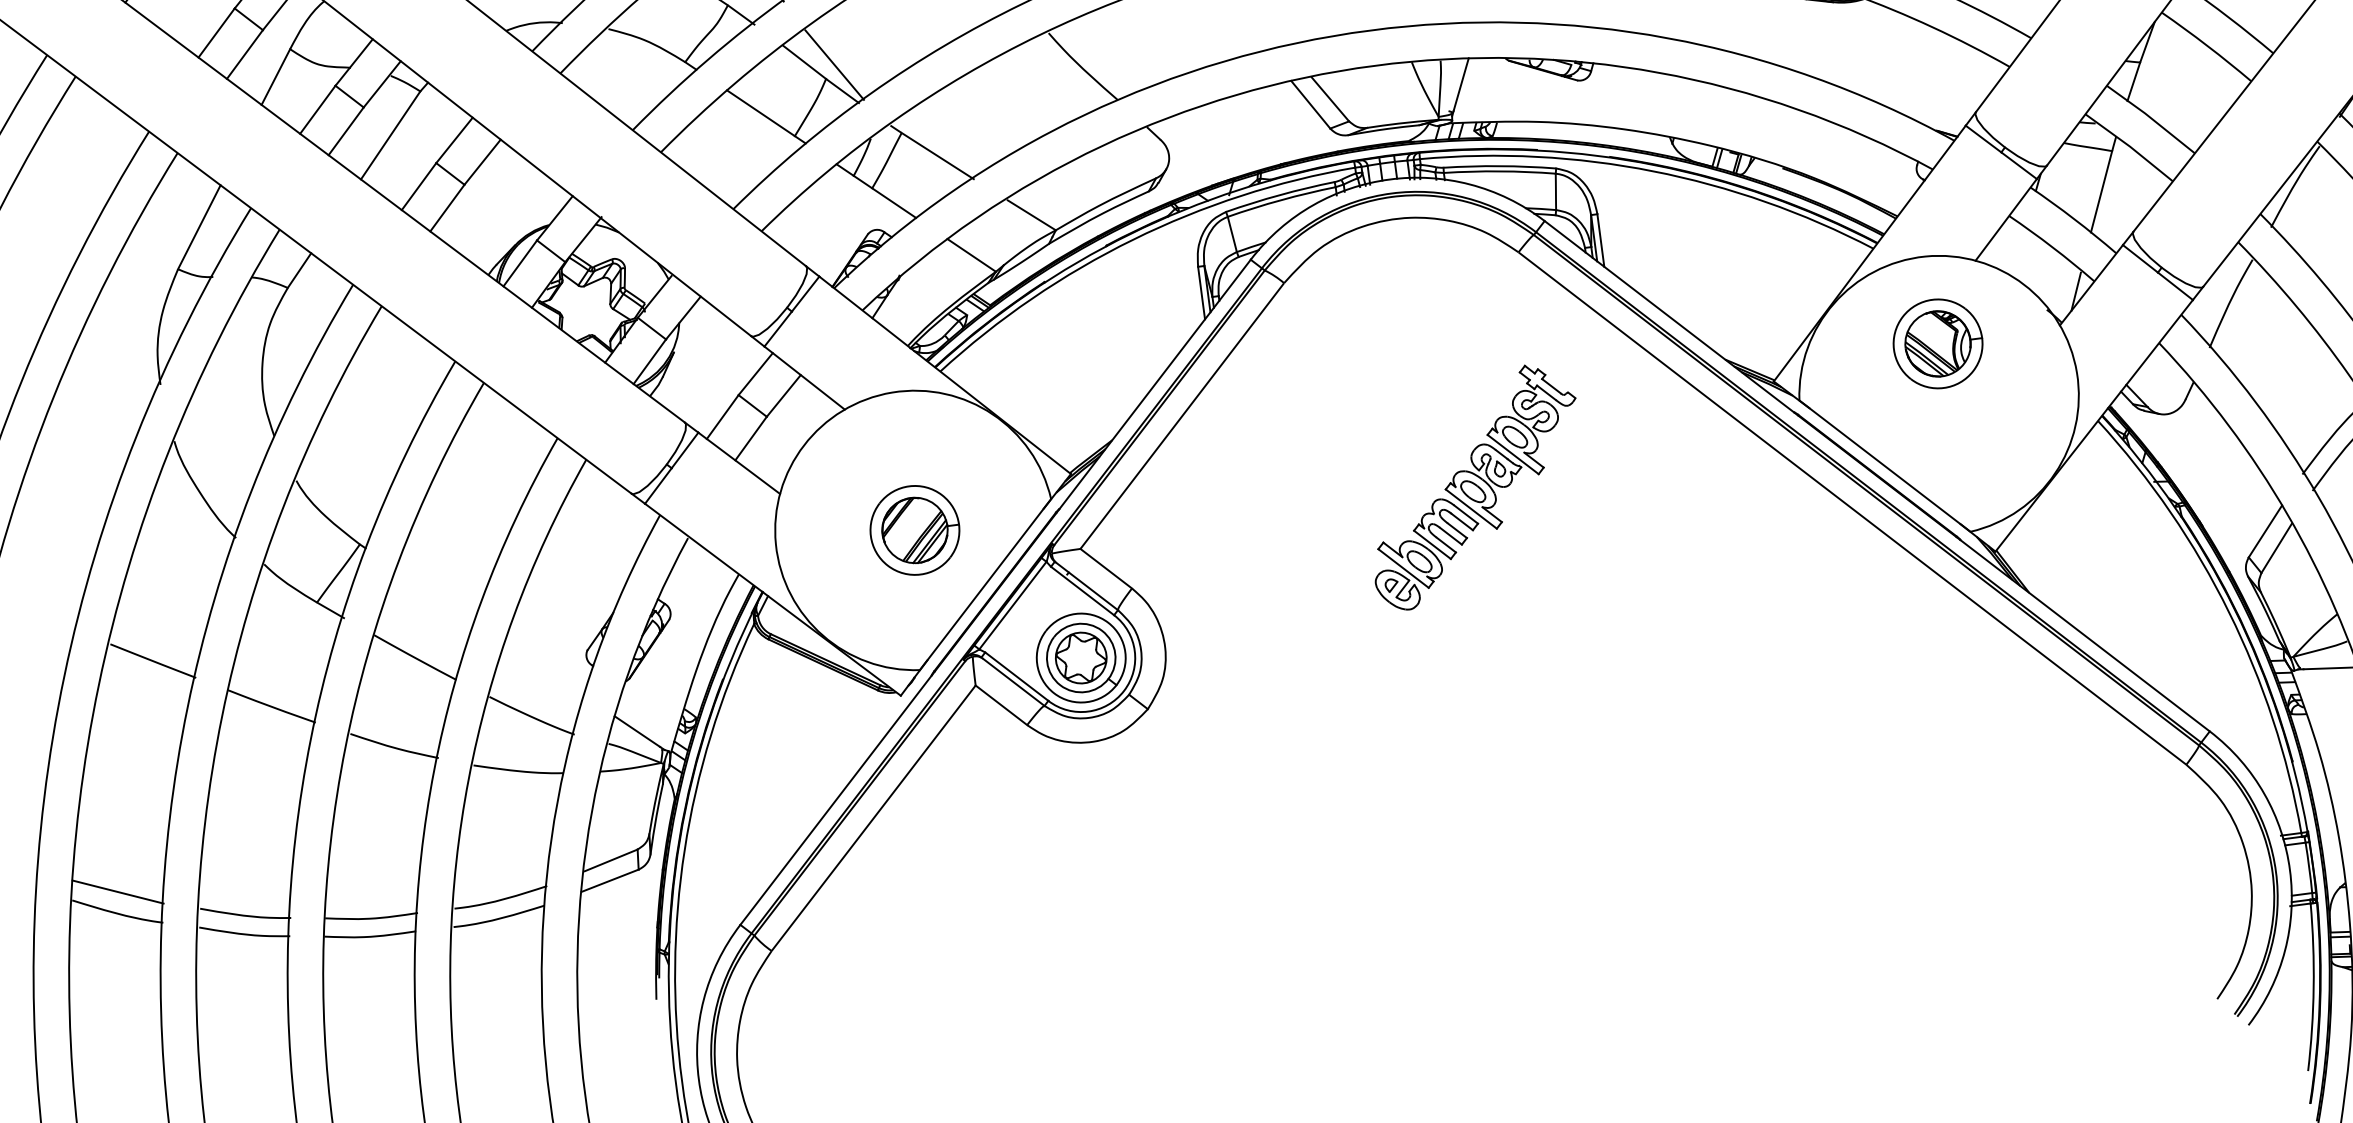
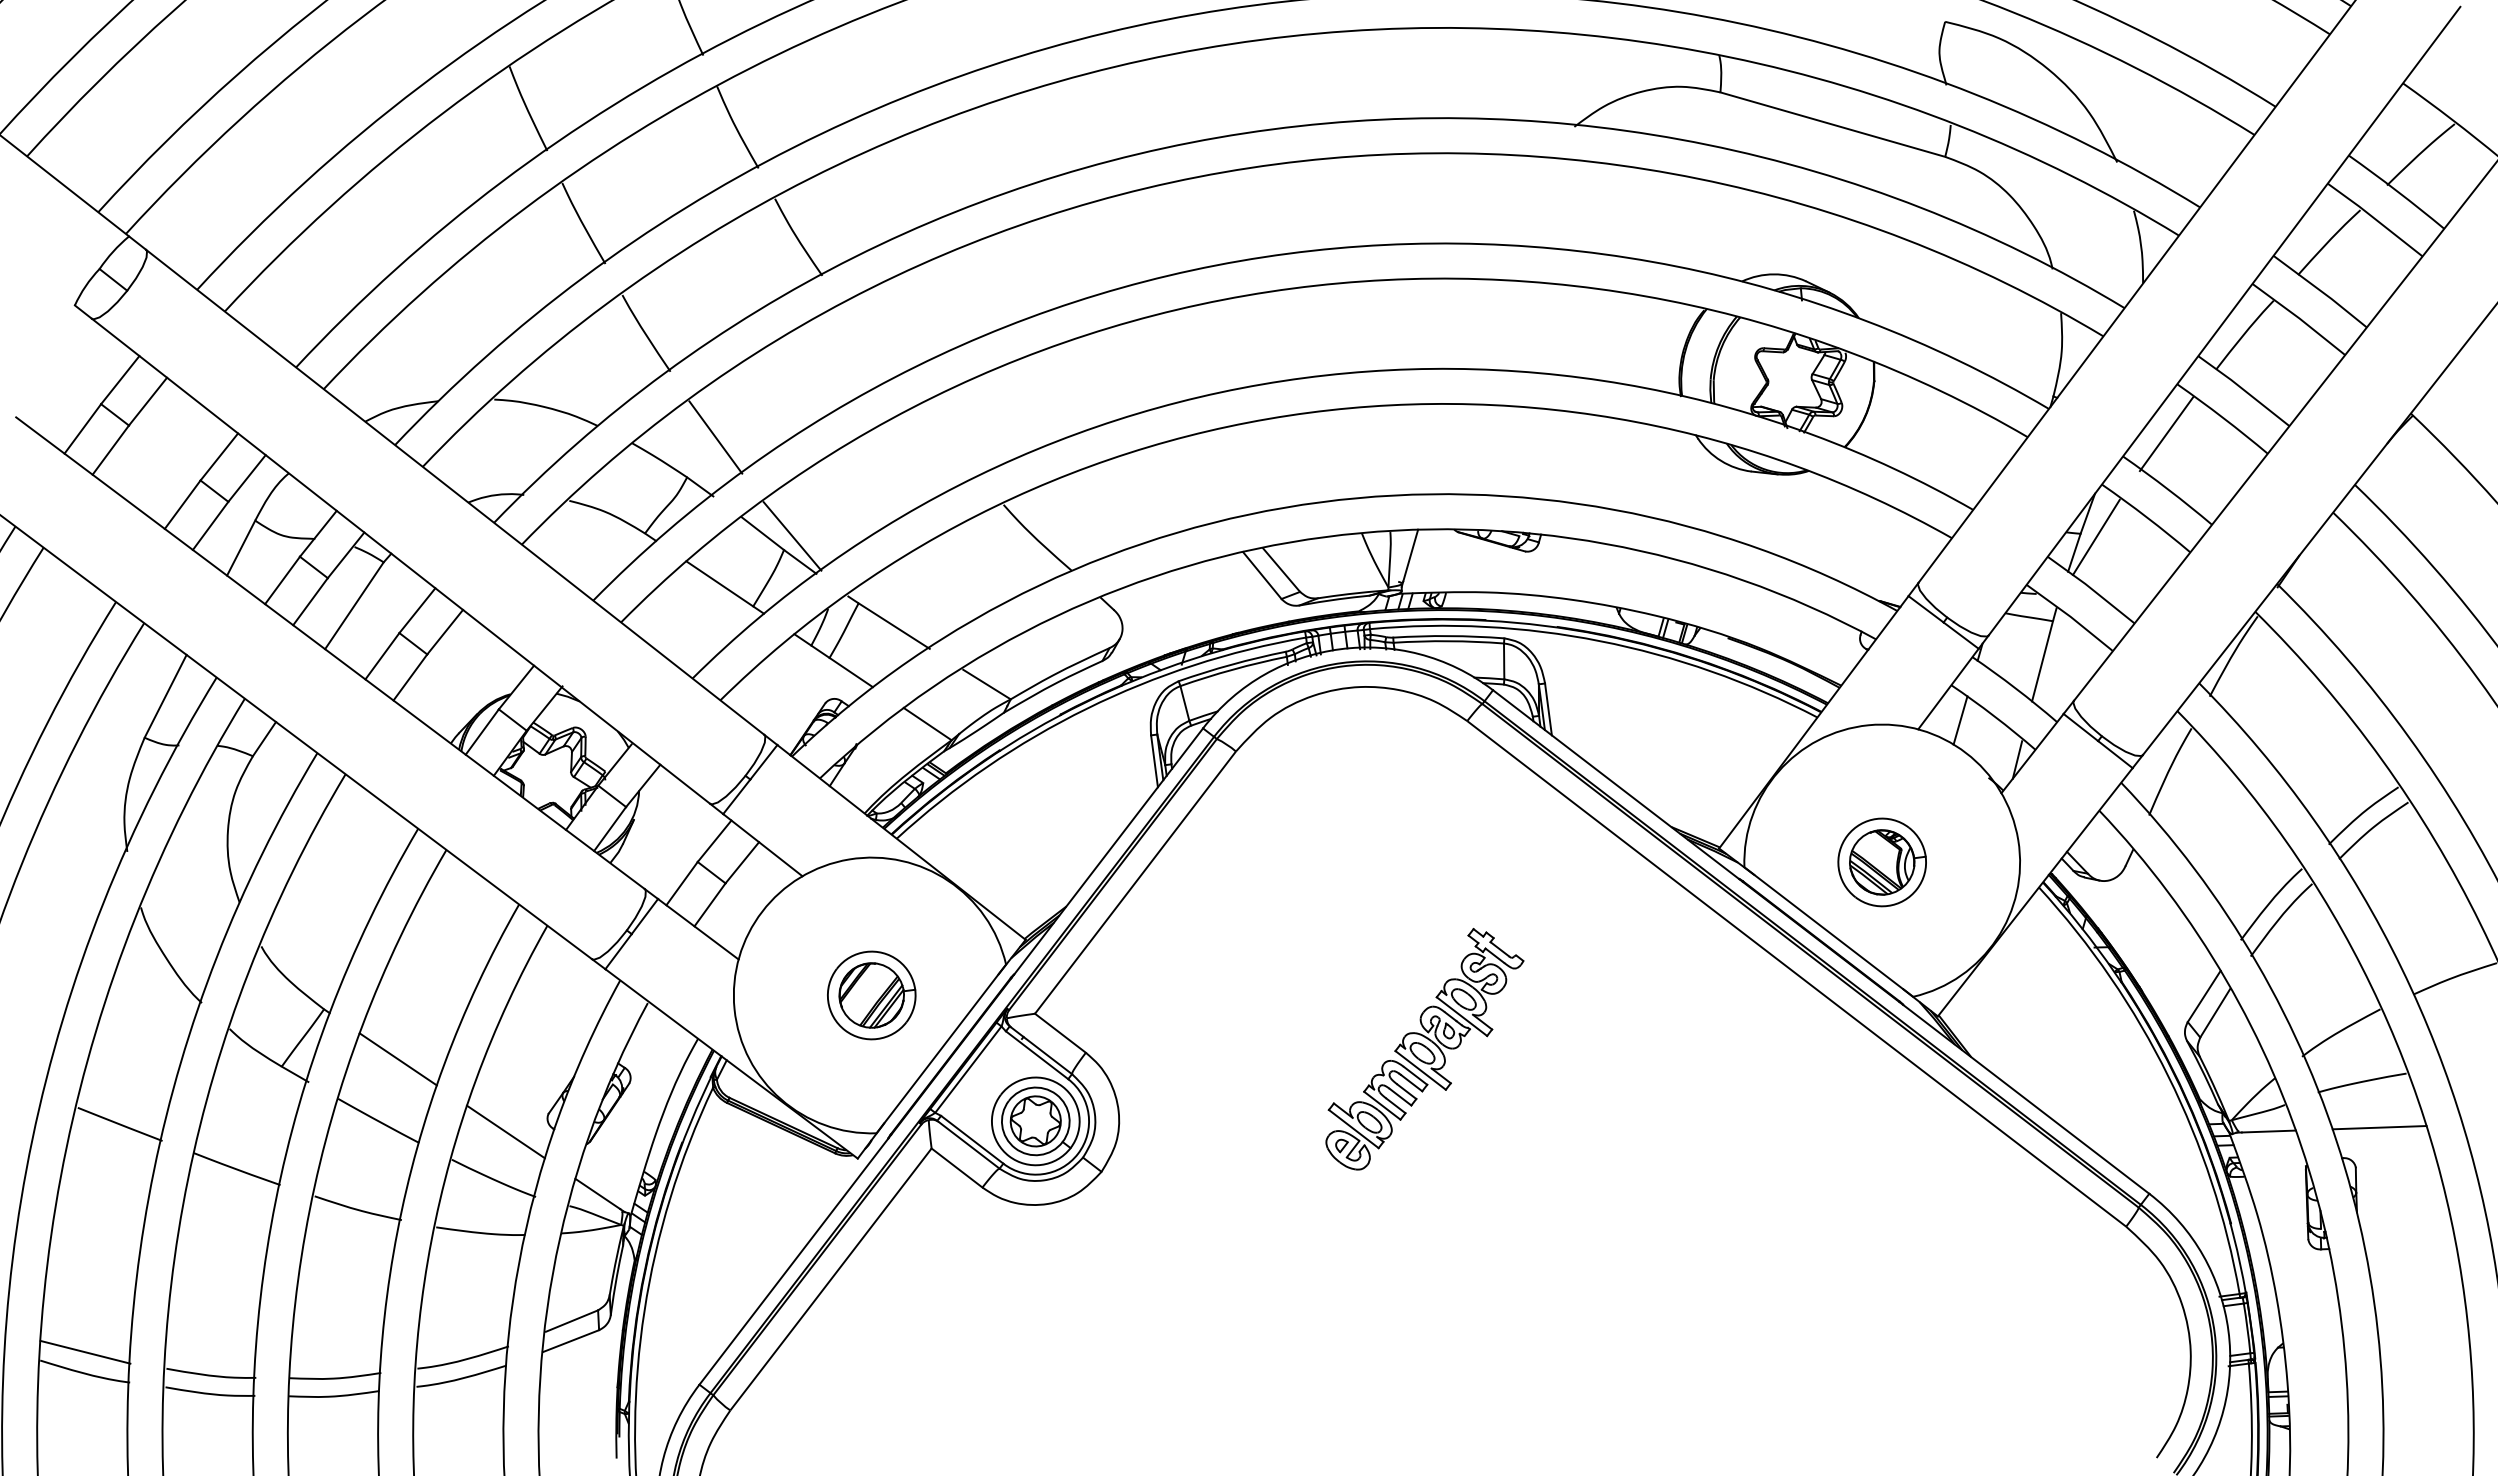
line: (2156, 65) -> (2096, 536), added
line: (2018, 251) -> (1960, 720), added
part: (1937, 343) -> (1881, 862), moved
part: (1475, 487) -> (1424, 1049), moved
line: (434, 595) -> (397, 1059), added
line: (543, 668) -> (505, 1131), added

